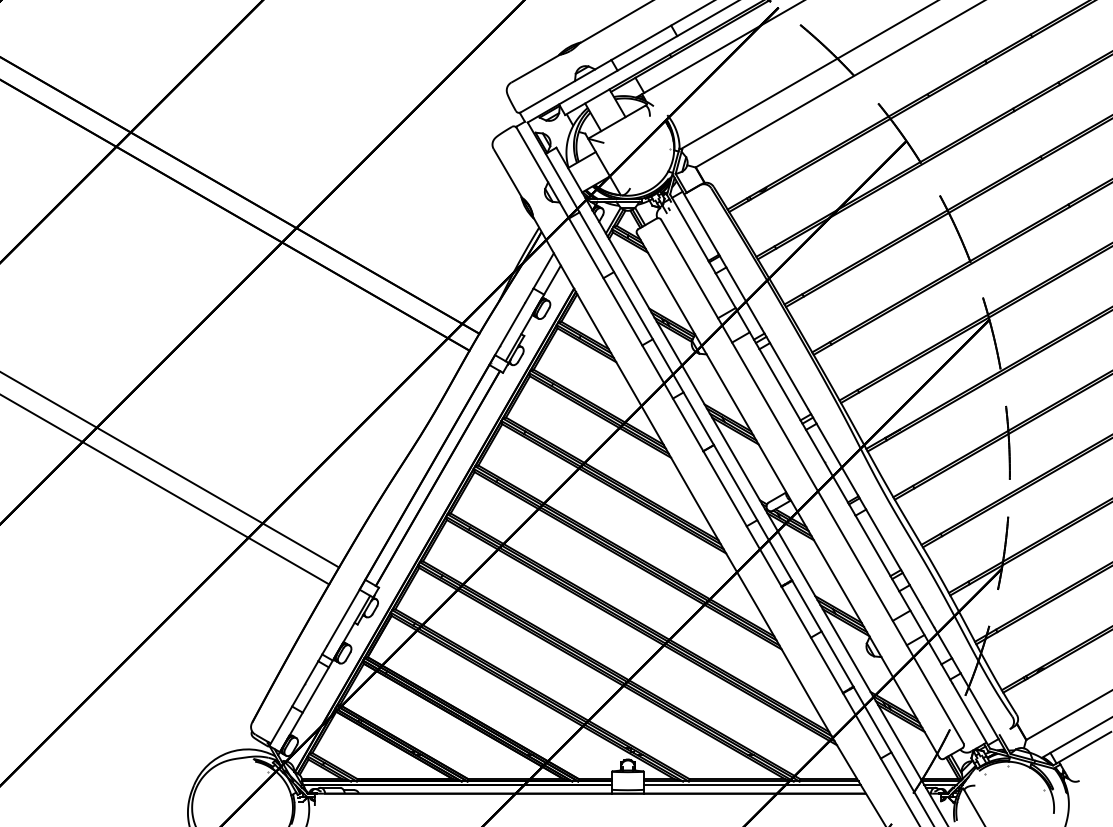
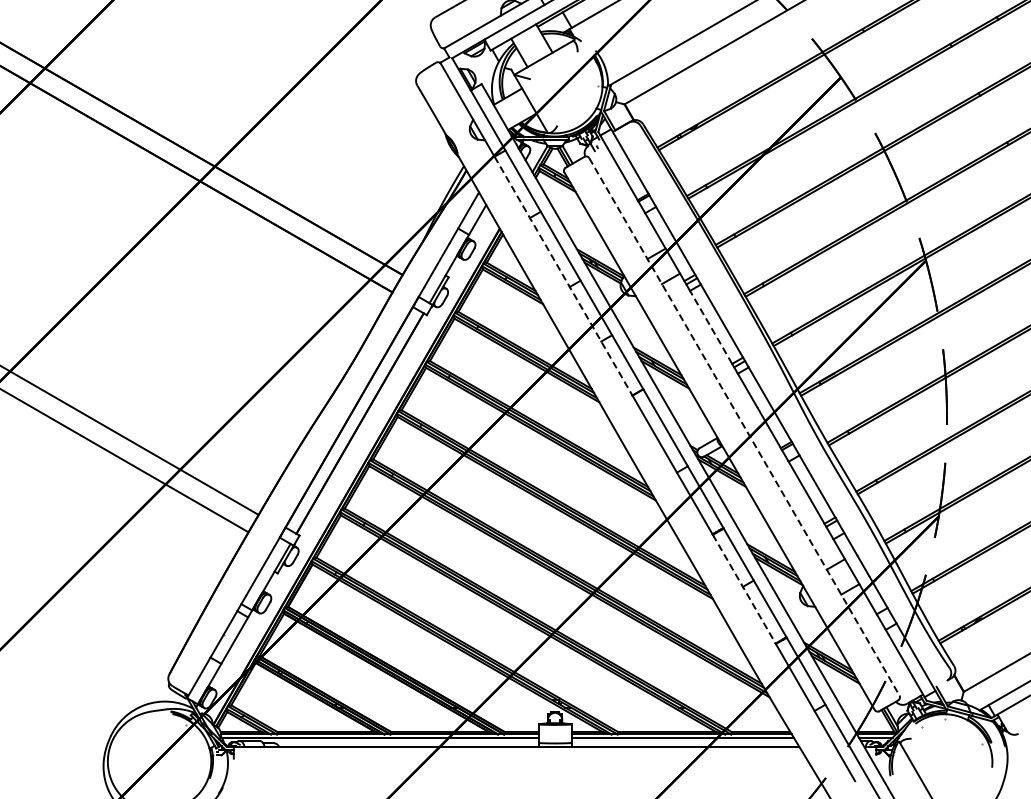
line: (636, 335) -> (563, 276), solid -> dashed
line: (779, 384) -> (710, 327), solid -> dashed
line: (812, 482) -> (744, 427), solid -> dashed
line: (812, 640) -> (744, 589), solid -> dashed

